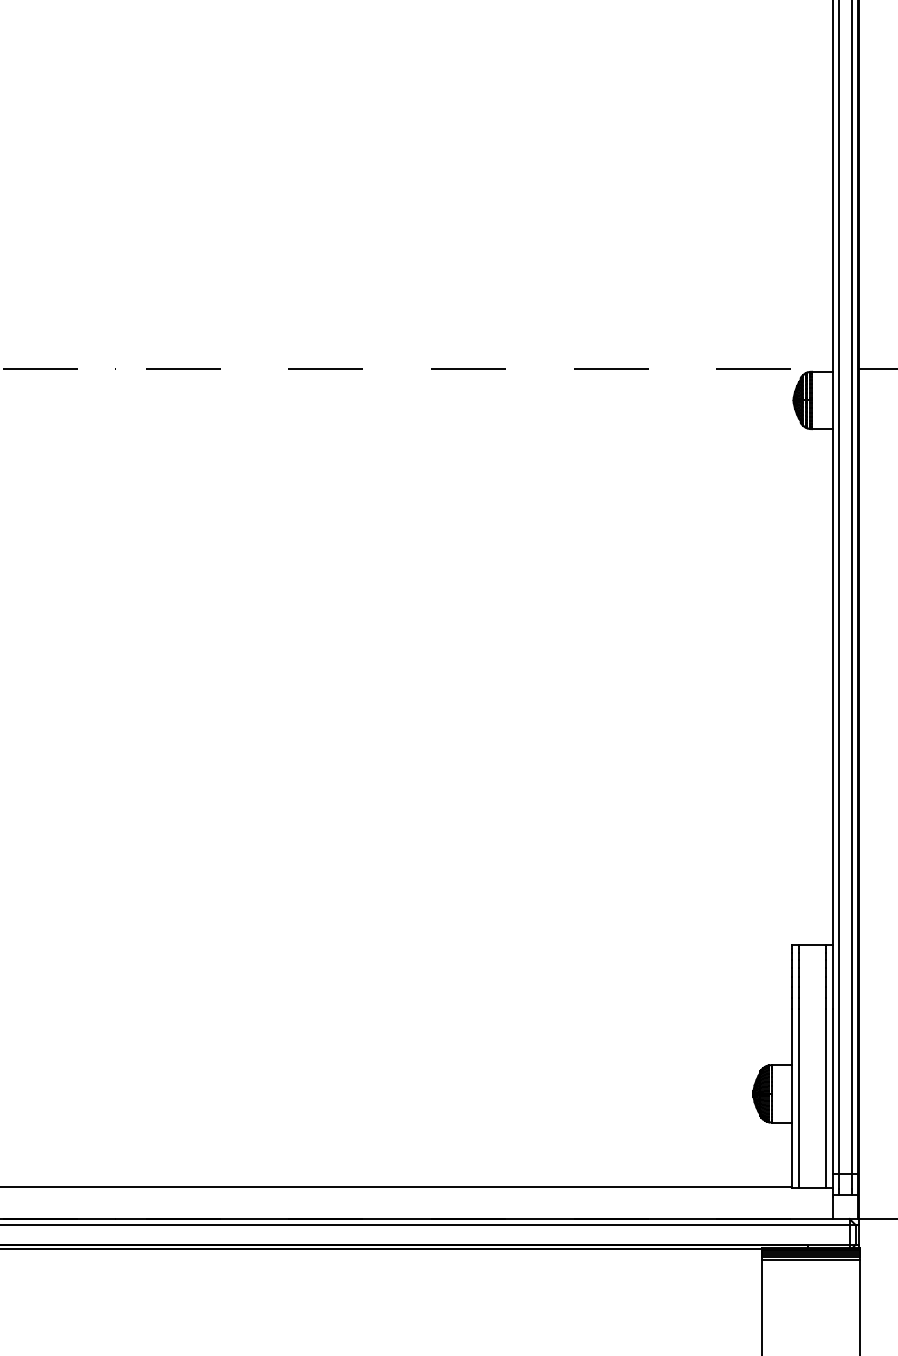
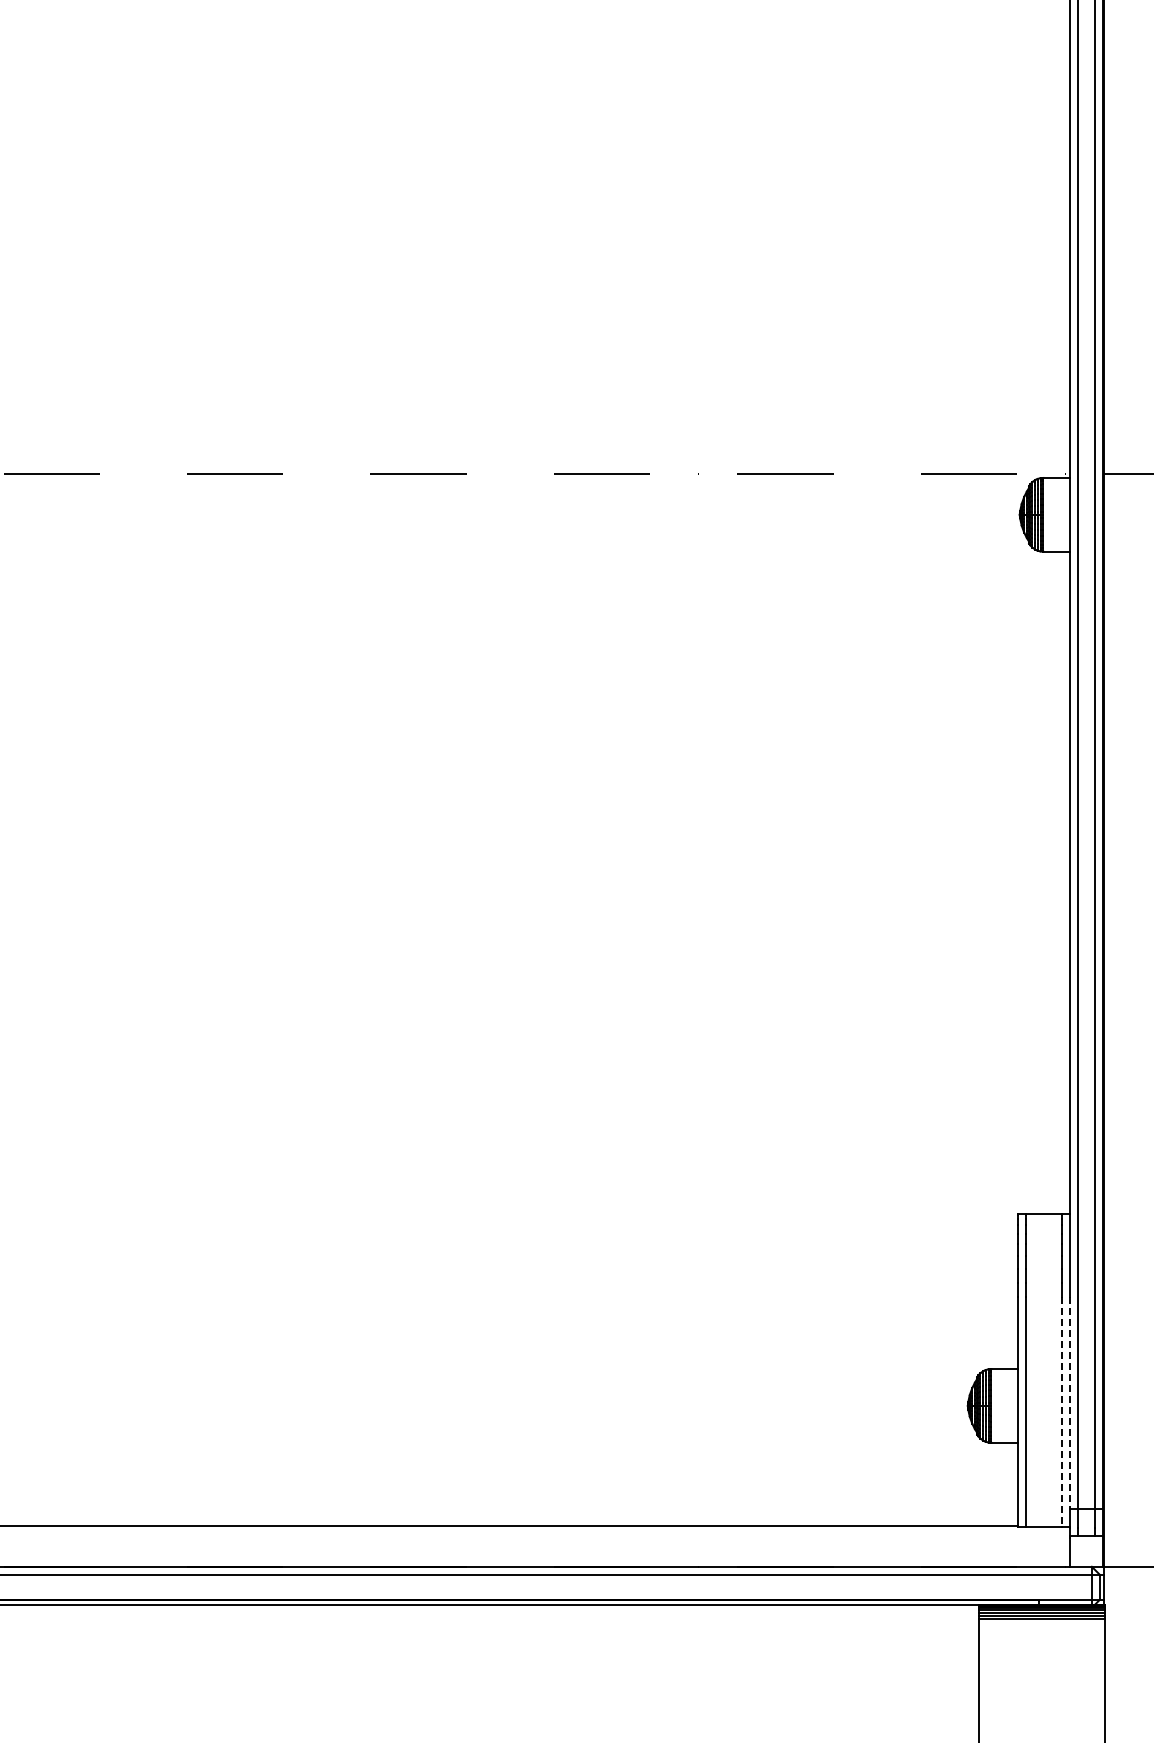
line: (832, 1091) -> (1070, 1403), solid -> dashed
line: (825, 1098) -> (1061, 1412), solid -> dashed

